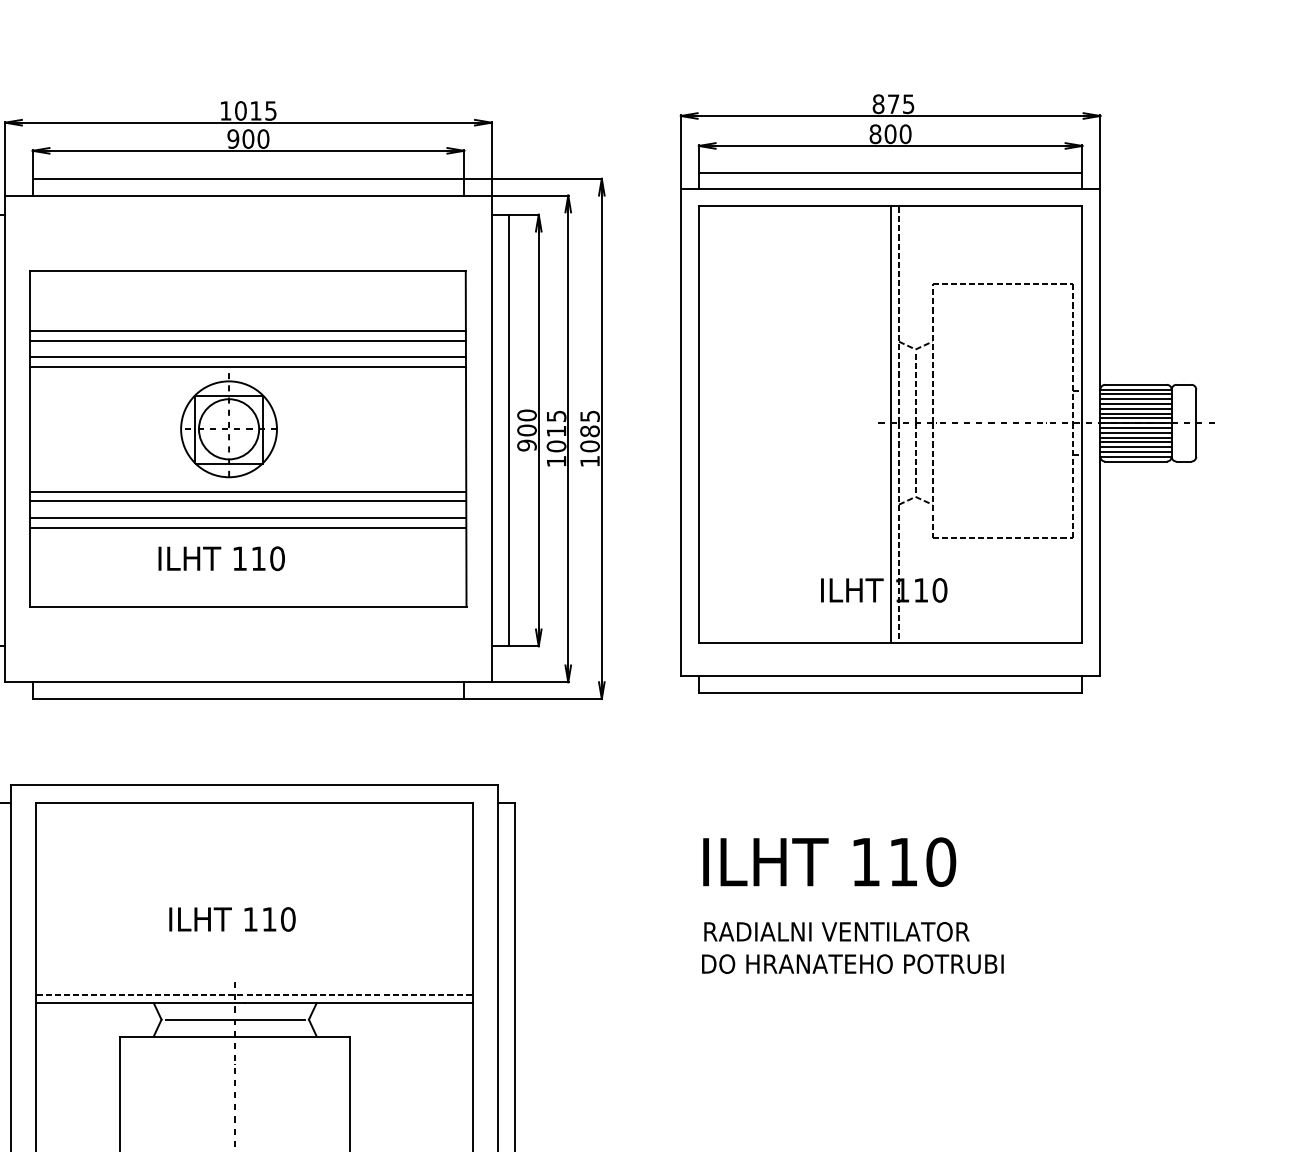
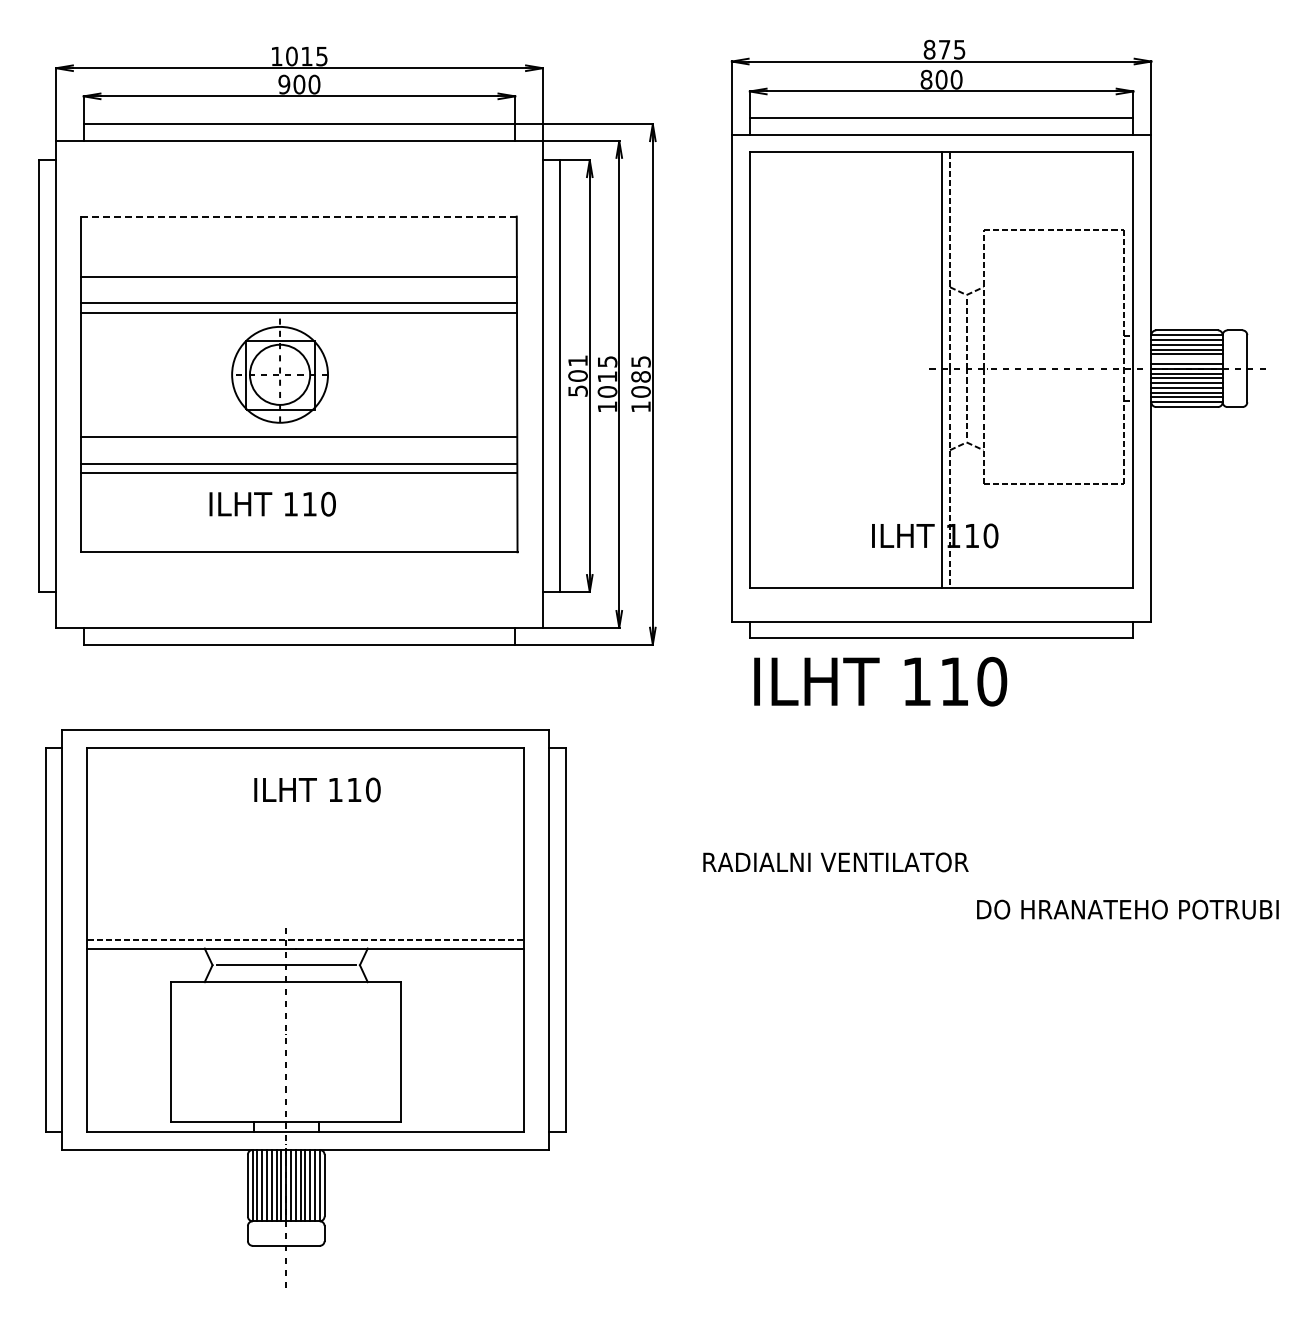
line: (248, 270) -> (299, 216), solid -> dashed
line: (247, 340) -> (298, 286), removed
line: (1135, 413) -> (1186, 359), removed
text: (526, 430) -> (577, 376), 900 -> 501
line: (247, 500) -> (298, 446), removed
text: (829, 861) -> (880, 681), moved
text: (232, 918) -> (317, 789), moved
text: (836, 931) -> (835, 862), moved
text: (852, 963) -> (1127, 909), moved

